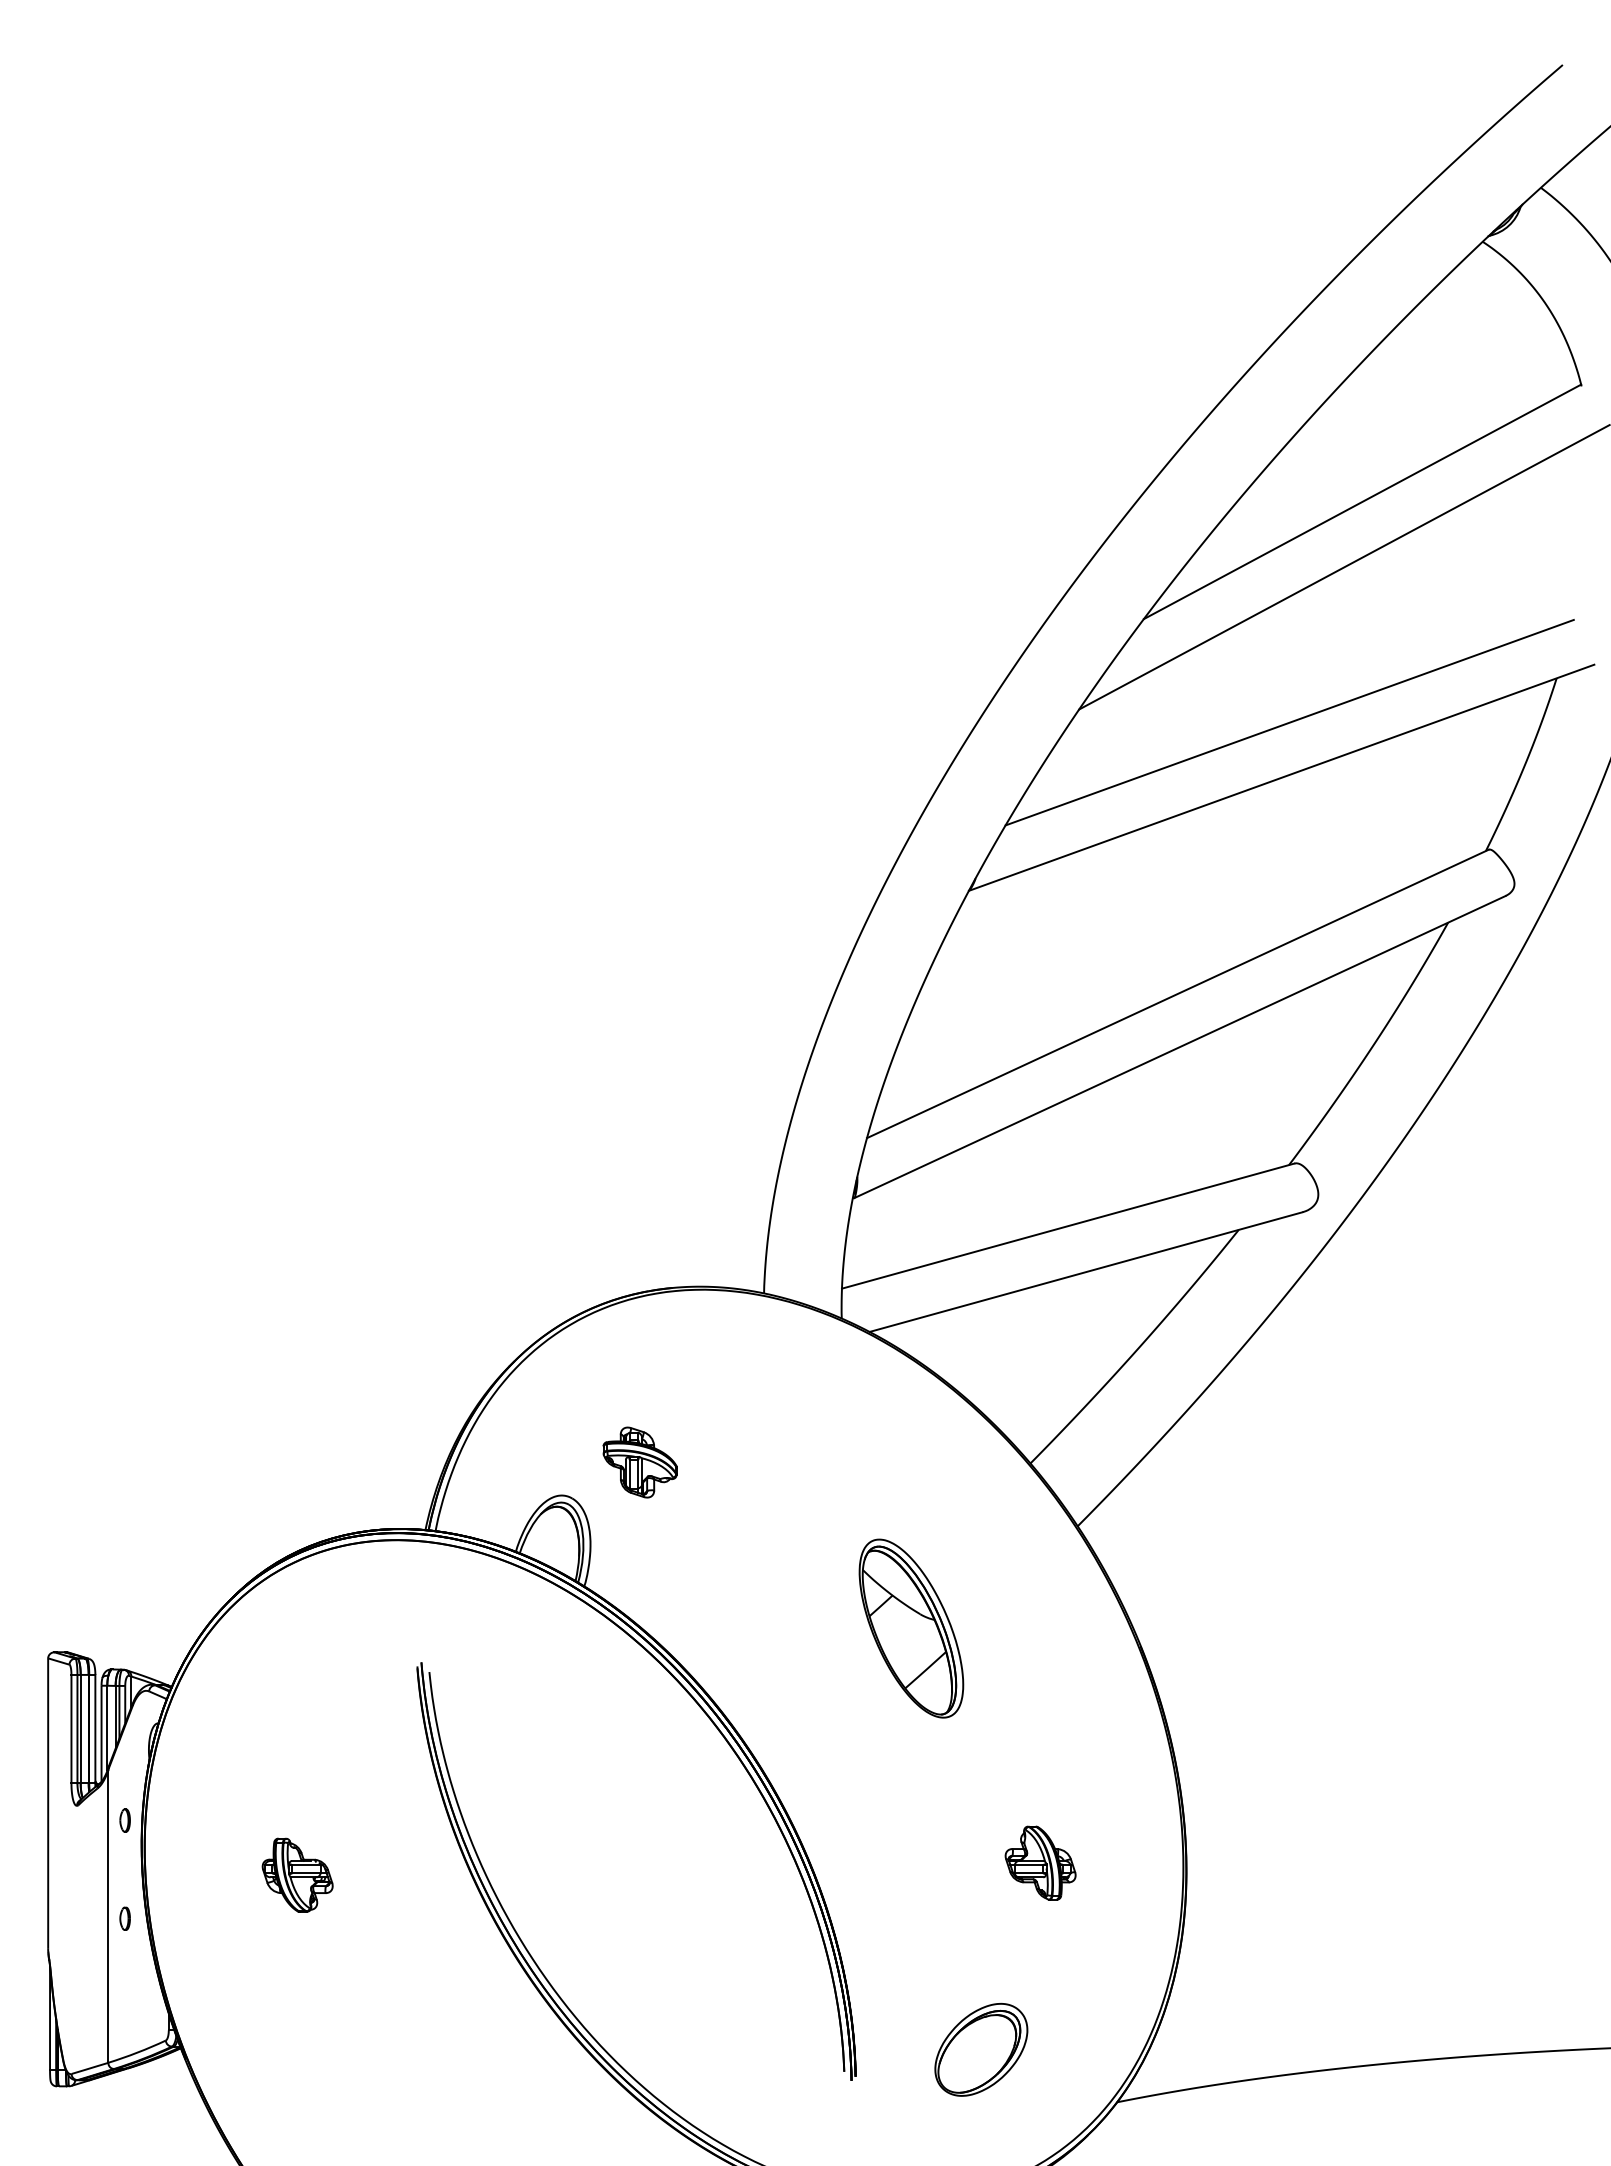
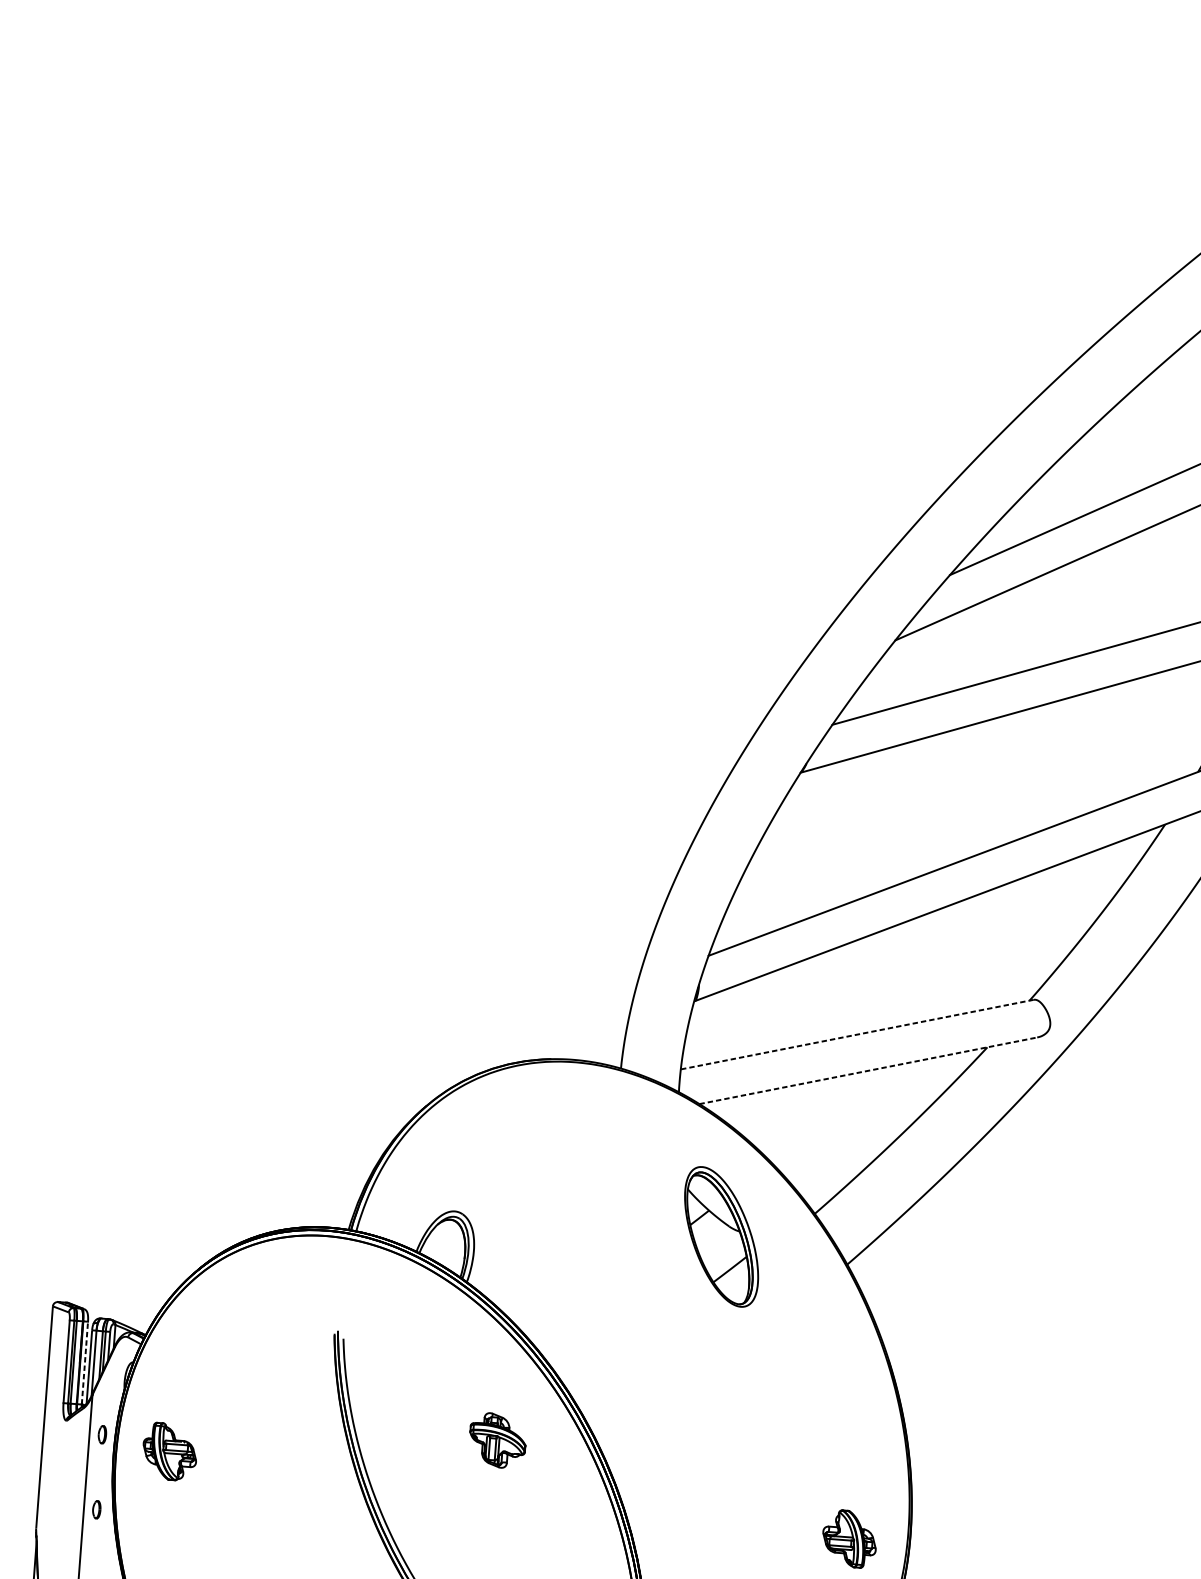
line: (1068, 1226) -> (857, 1034), solid -> dashed
line: (1086, 1272) -> (868, 1071), solid -> dashed
part: (639, 1462) -> (497, 1440), moved
part: (911, 1628) -> (721, 1236), moved
line: (95, 1728) -> (85, 1362), solid -> dashed
part: (1040, 1862) -> (849, 1538), moved
part: (297, 1874) -> (169, 1451), moved

